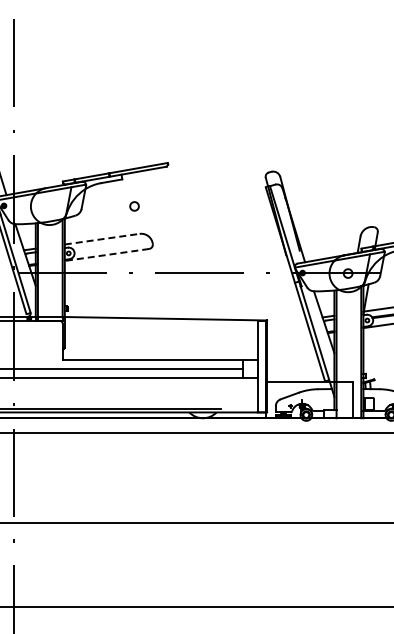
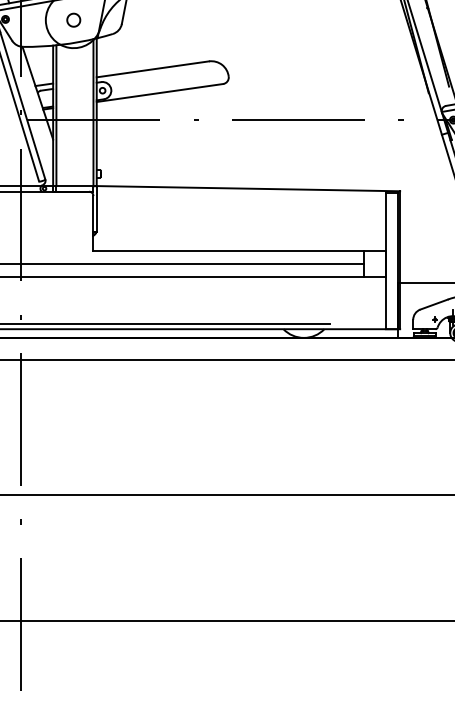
part: (134, 206) -> (73, 20), moved
line: (102, 239) -> (153, 69), dashed -> solid
line: (106, 254) -> (159, 92), dashed -> solid

